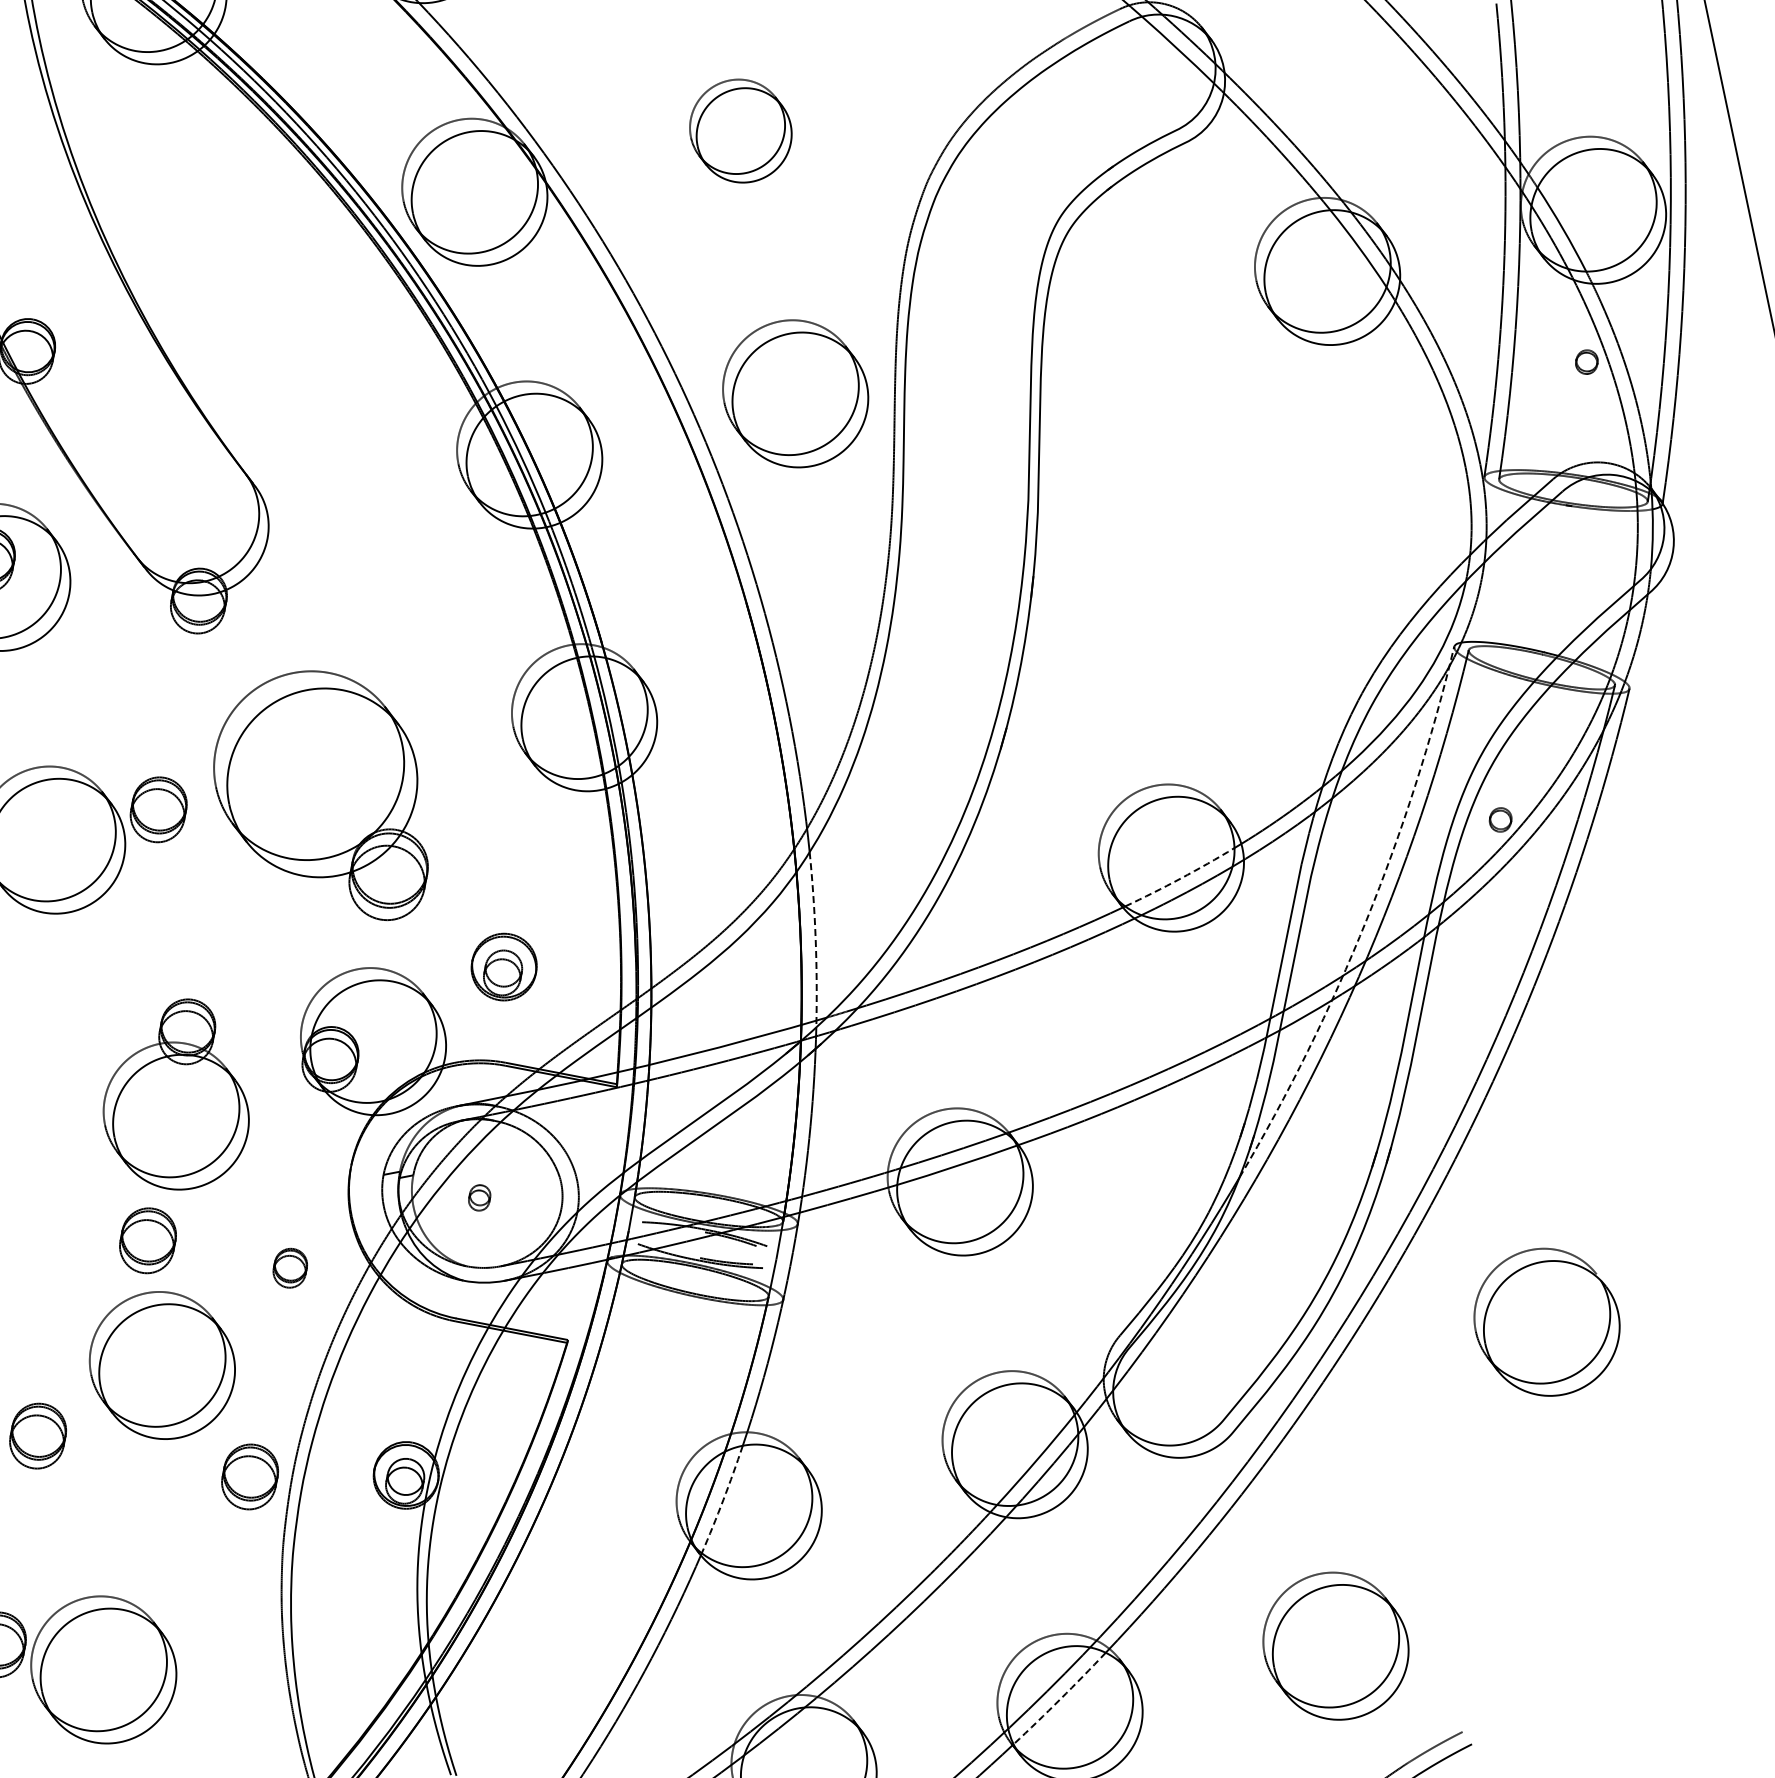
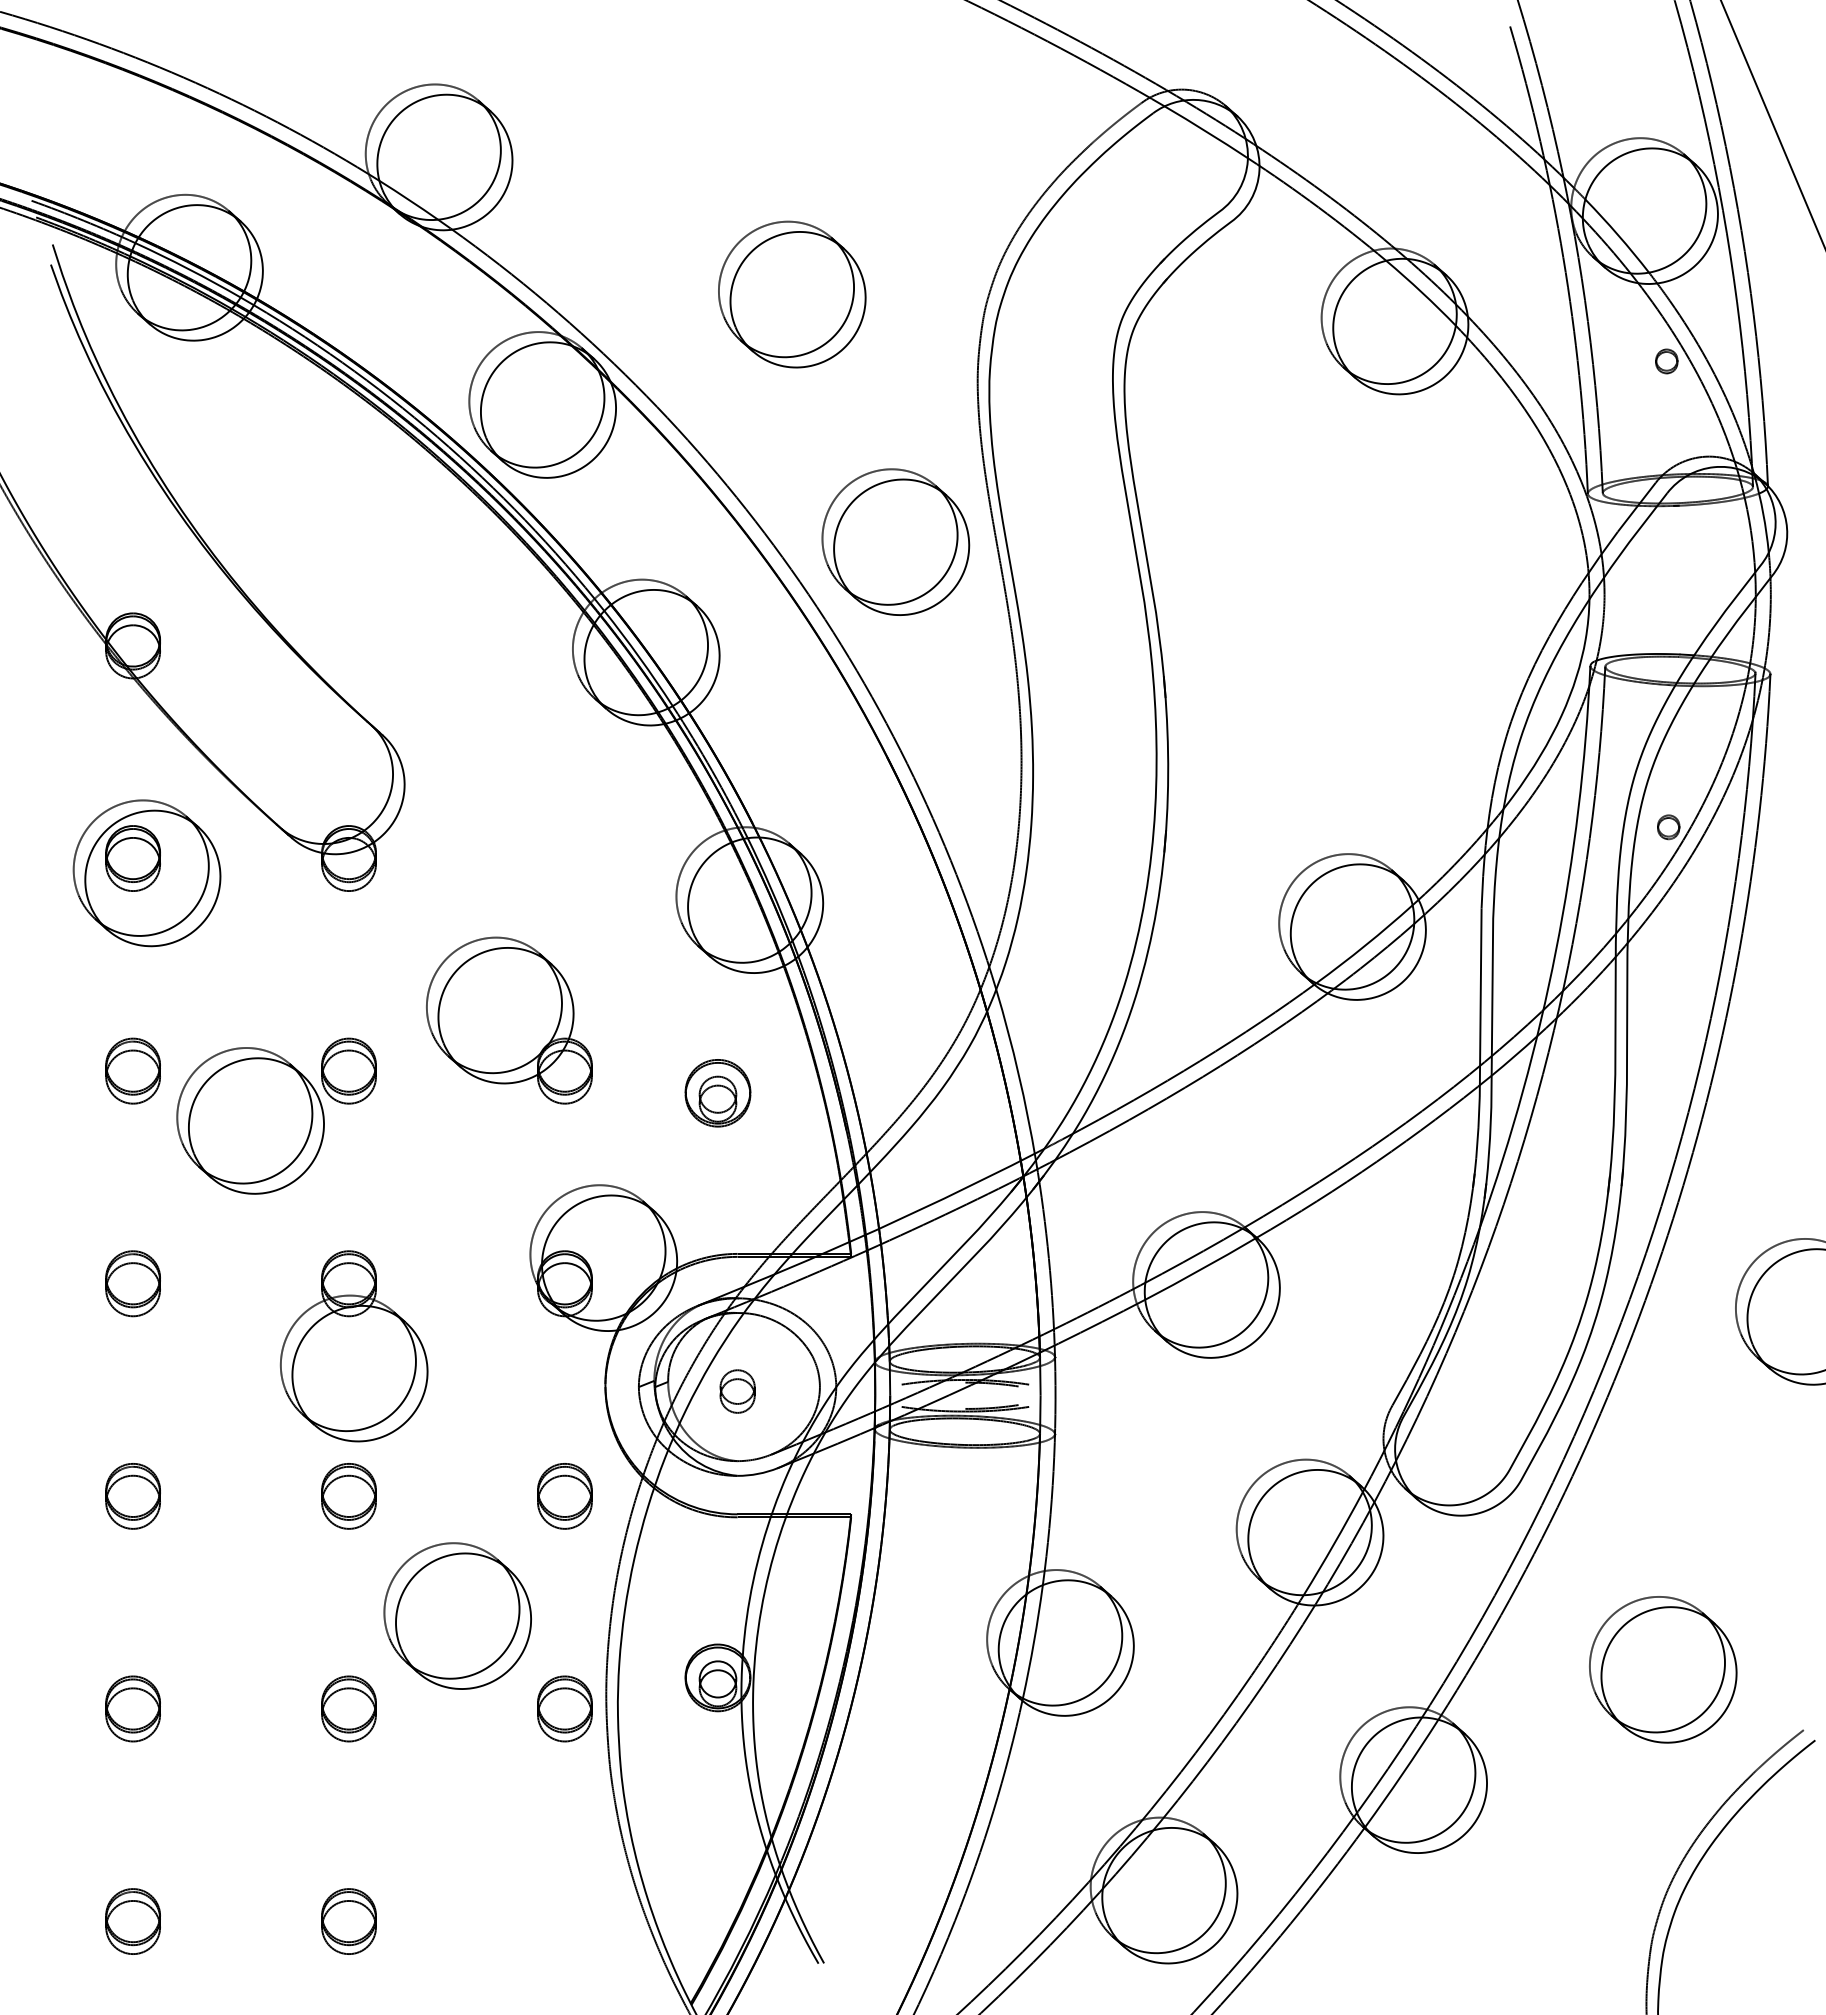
part: (741, 131) -> (792, 294), size x1.43
part: (325, 790) -> (509, 1020), size x0.71
arc: (1180, 878) -> (1365, 945), dashed -> solid
arc: (1367, 919) -> (1556, 950), dashed -> solid
arc: (815, 939) -> (1018, 1074), dashed -> solid
part: (503, 967) -> (717, 1093), moved
part: (180, 1094) -> (354, 1346), moved
part: (479, 1197) -> (737, 1391), size x1.67
part: (147, 1240) -> (348, 1496), moved
part: (289, 1268) -> (564, 1496), size x1.67
arc: (723, 1500) -> (1034, 1642), dashed -> solid
part: (103, 1669) -> (457, 1925), removed
arc: (1060, 1699) -> (1402, 1774), dashed -> solid

